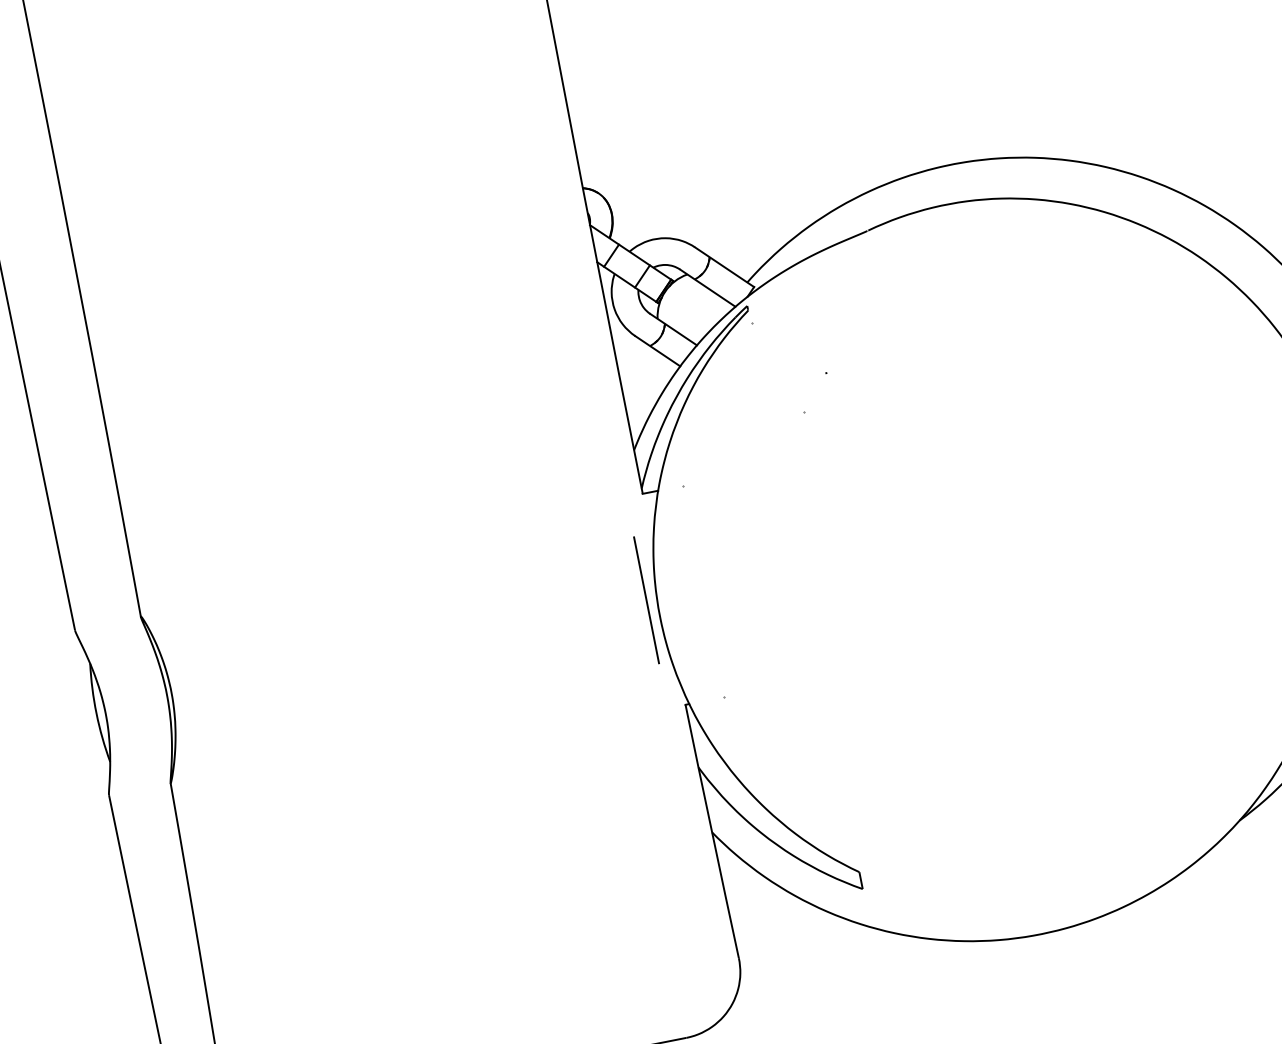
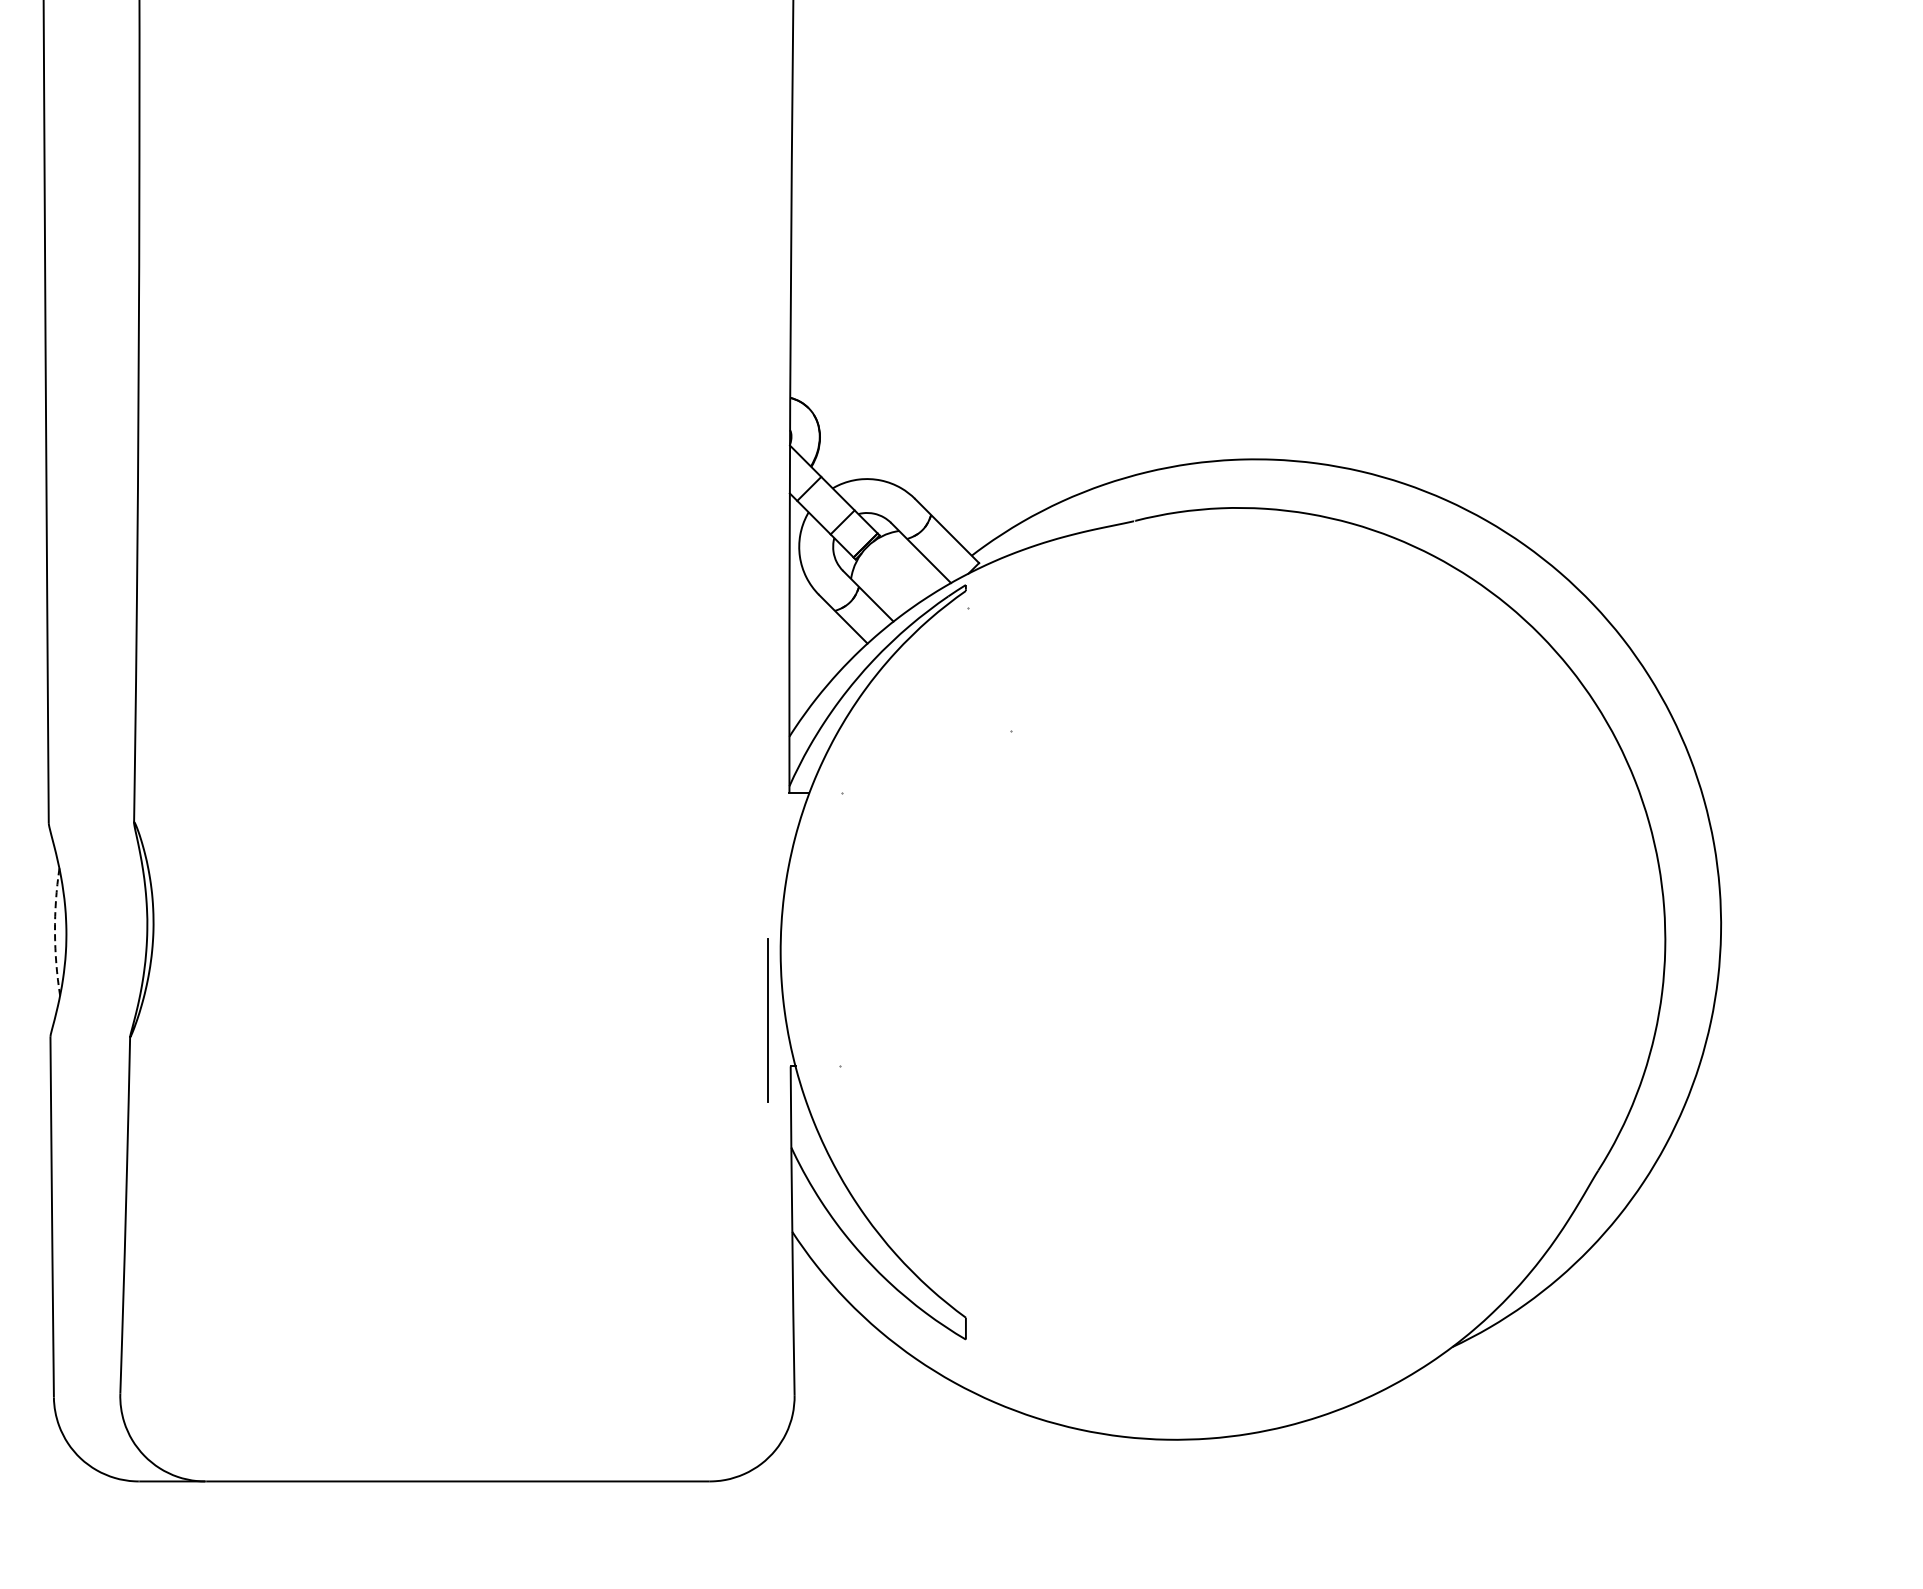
line: (646, 600) -> (767, 1020), moved
arc: (96, 713) -> (55, 932), solid -> dashed

